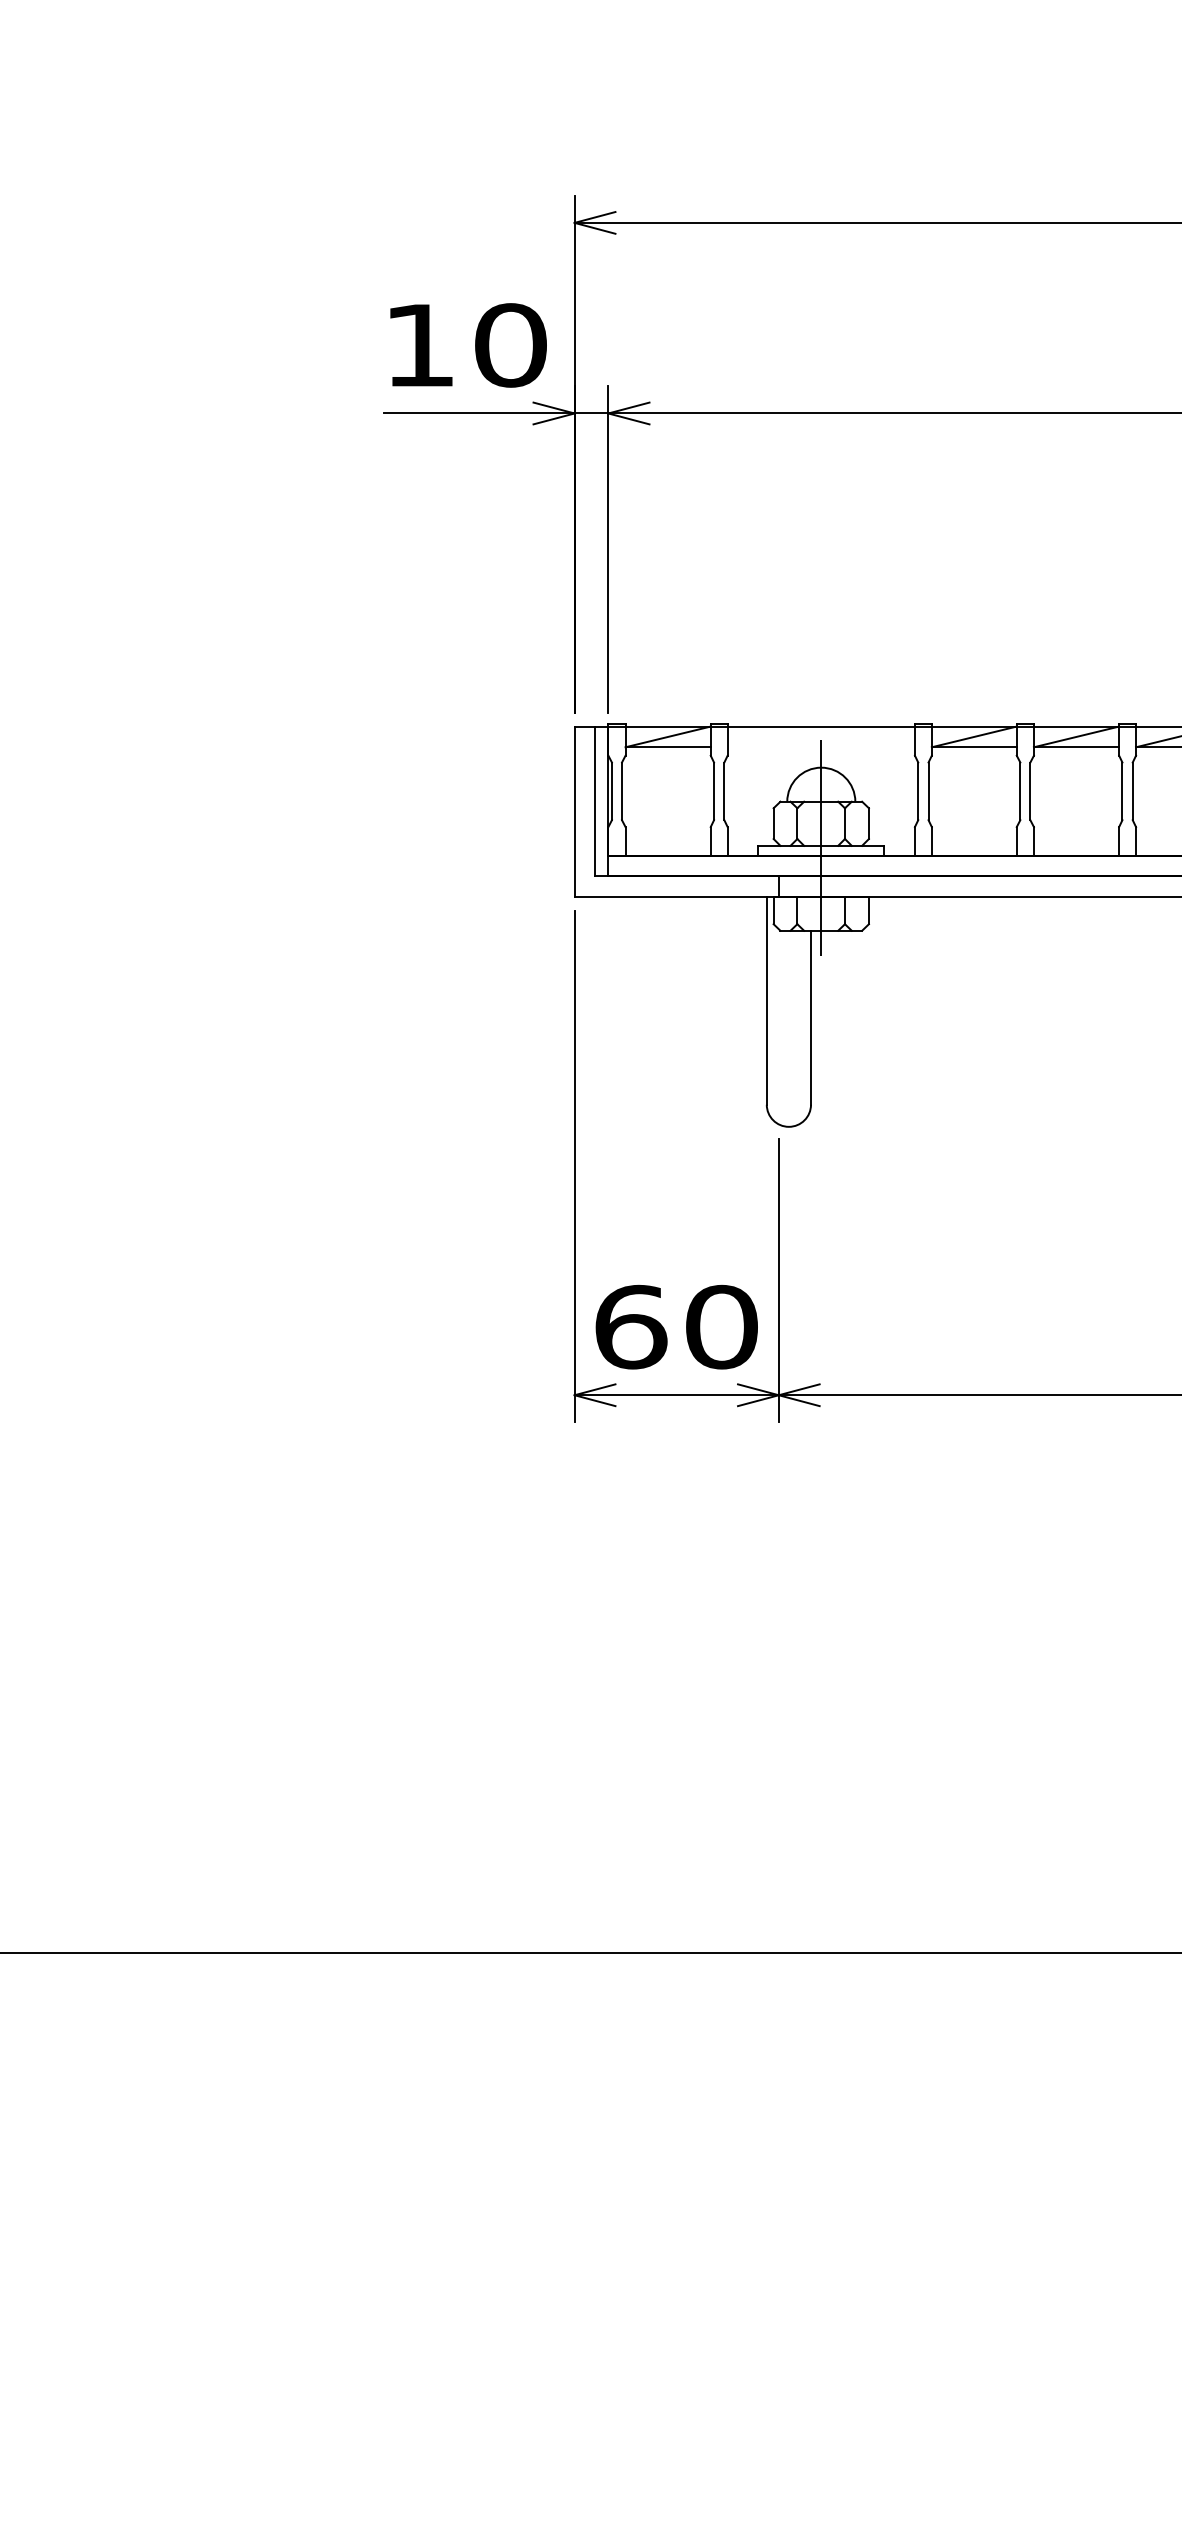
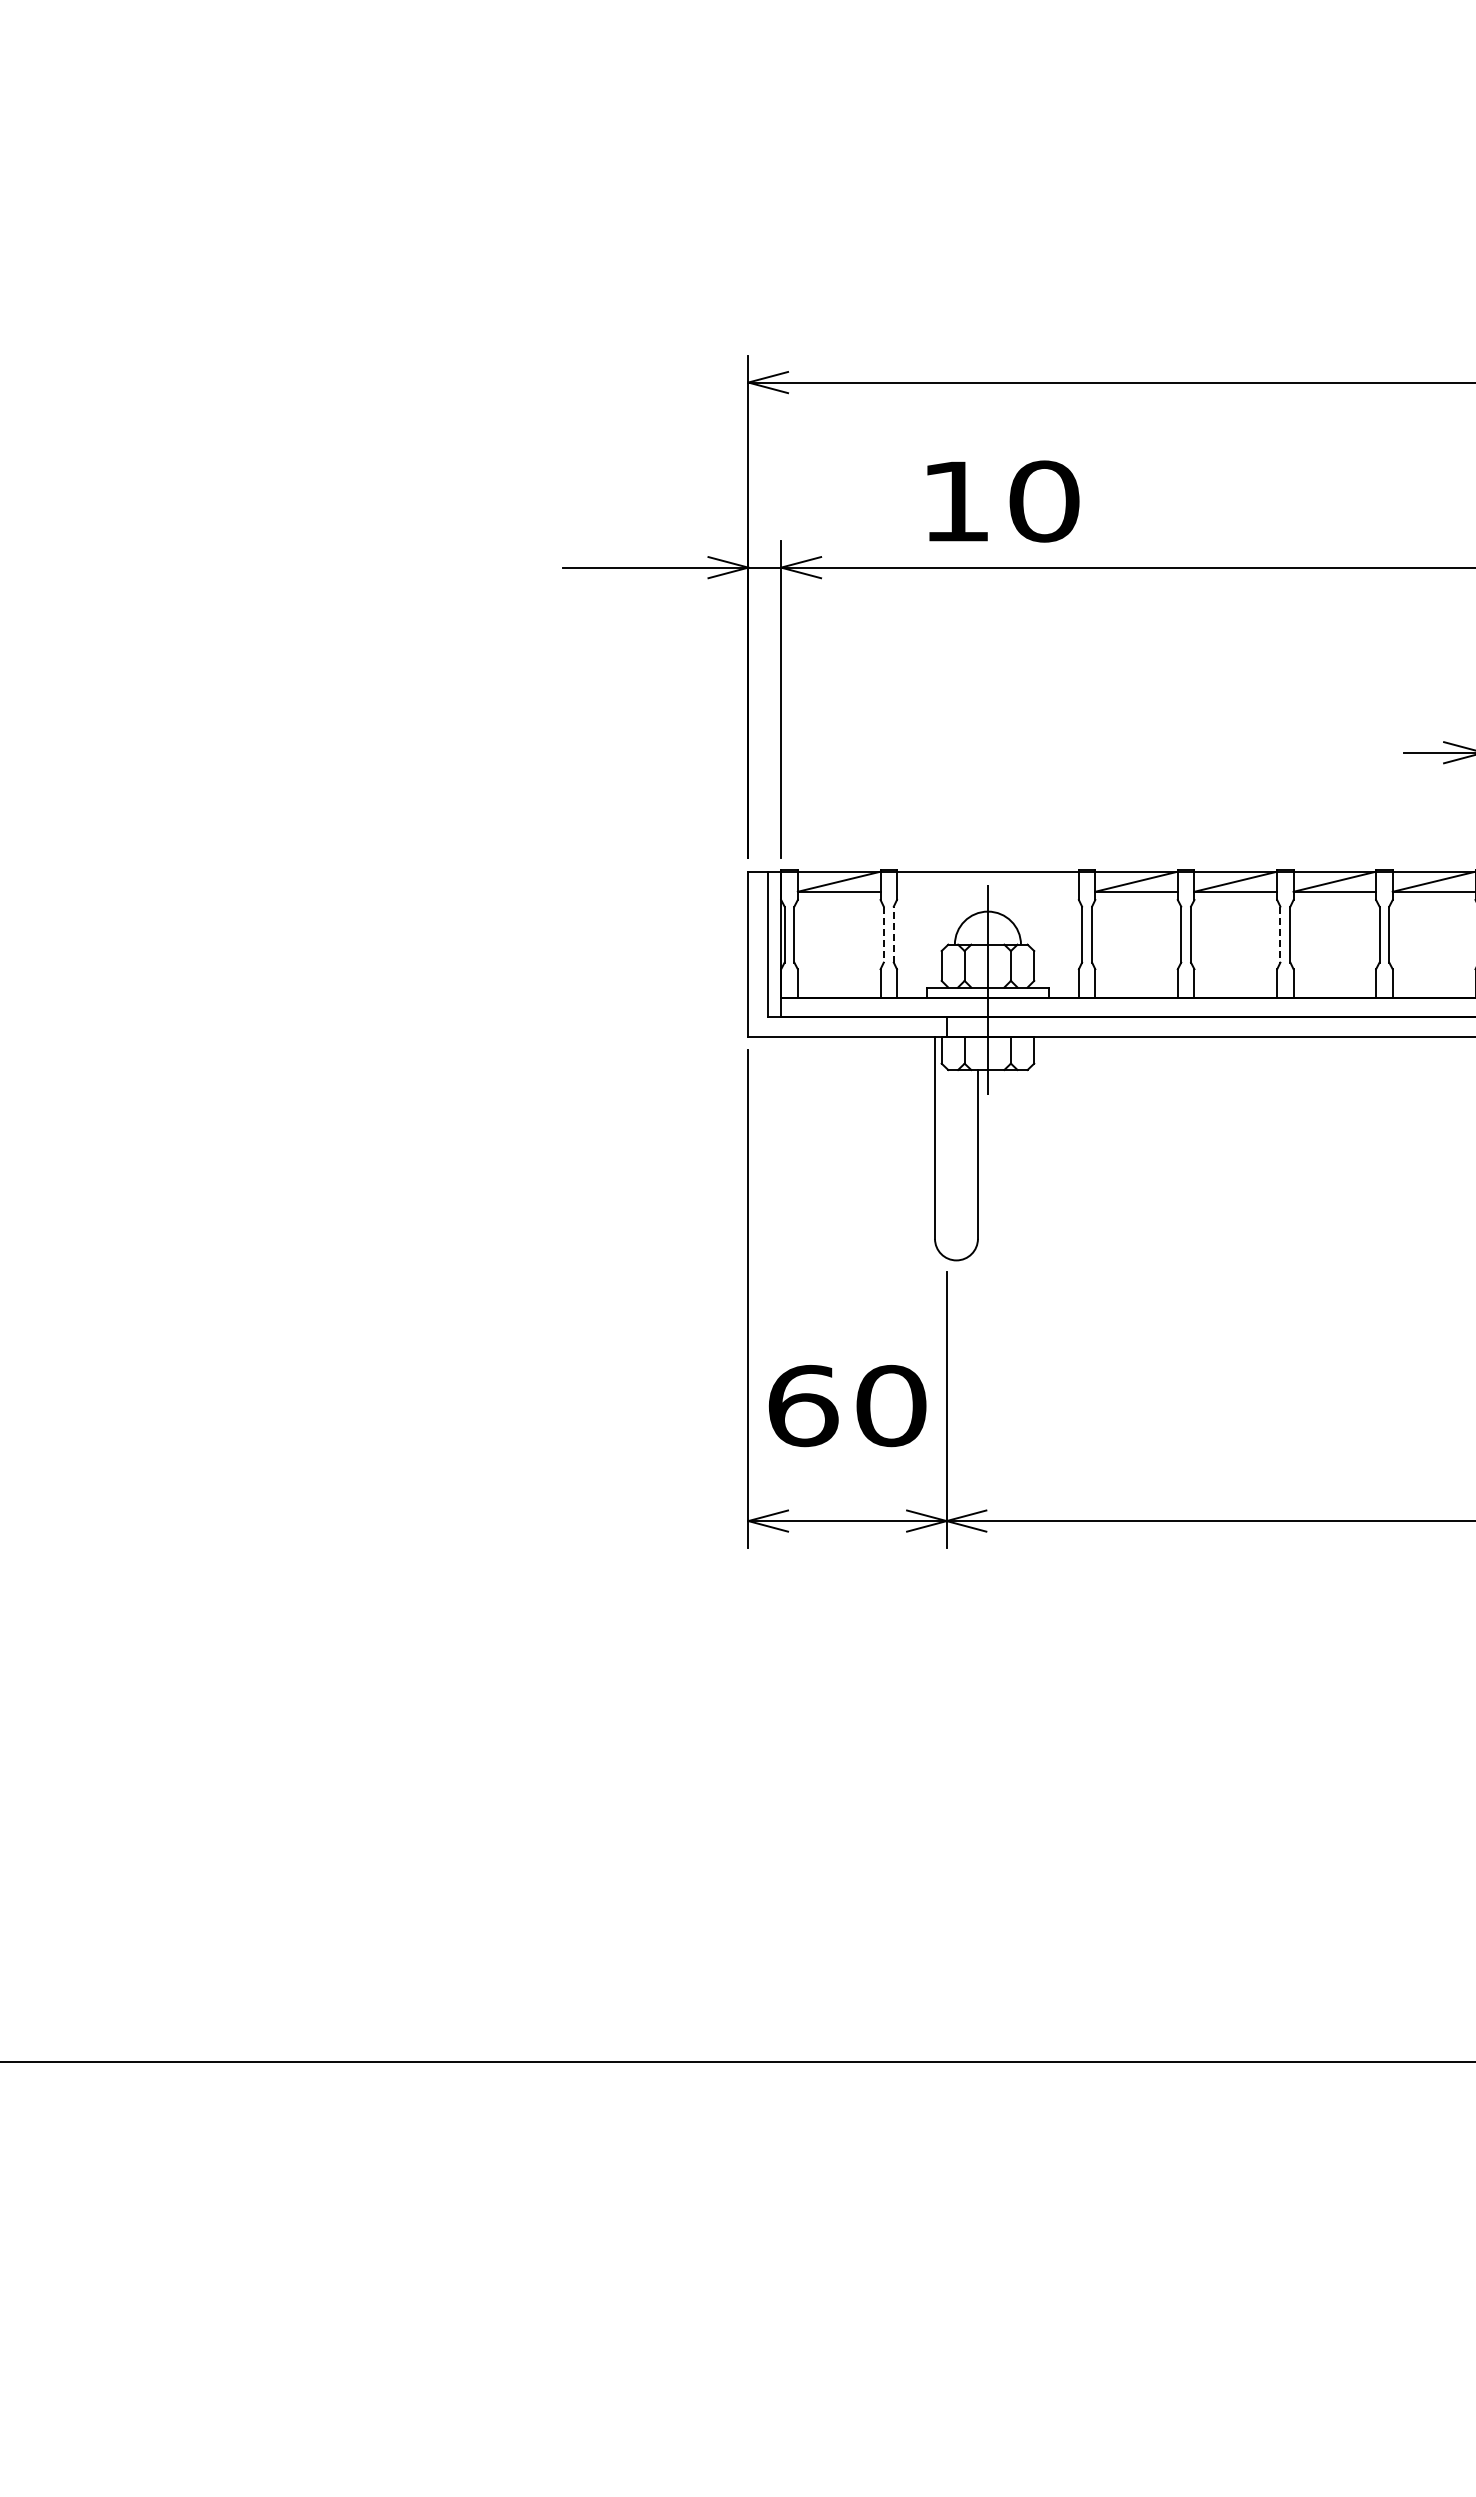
text: (468, 345) -> (1003, 501), moved
line: (724, 791) -> (893, 934), solid -> dashed
line: (713, 792) -> (883, 935), solid -> dashed
line: (1122, 792) -> (1280, 935), solid -> dashed
text: (676, 1327) -> (847, 1406), moved

